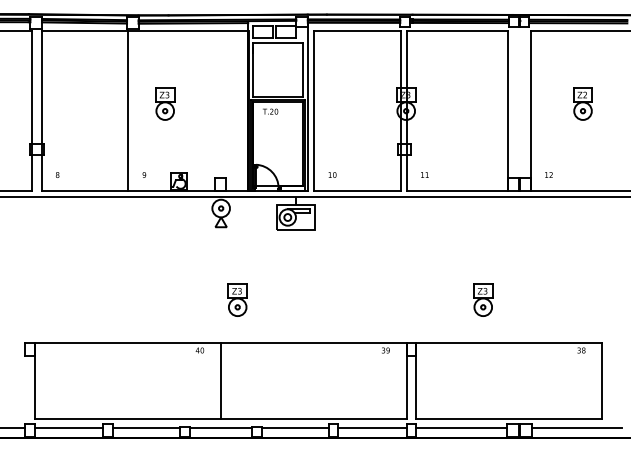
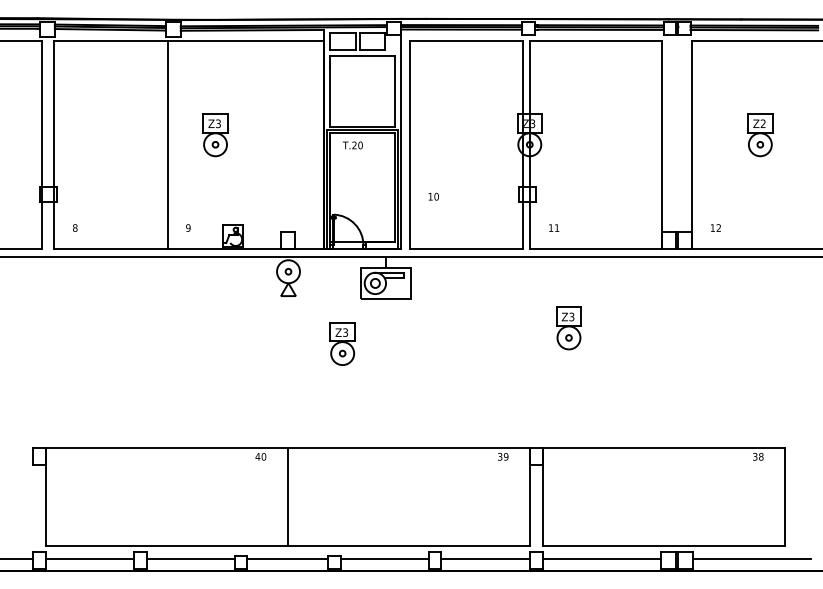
text: (332, 174) -> (433, 196), moved
part: (237, 299) -> (342, 343), moved
part: (483, 299) -> (569, 327), moved

